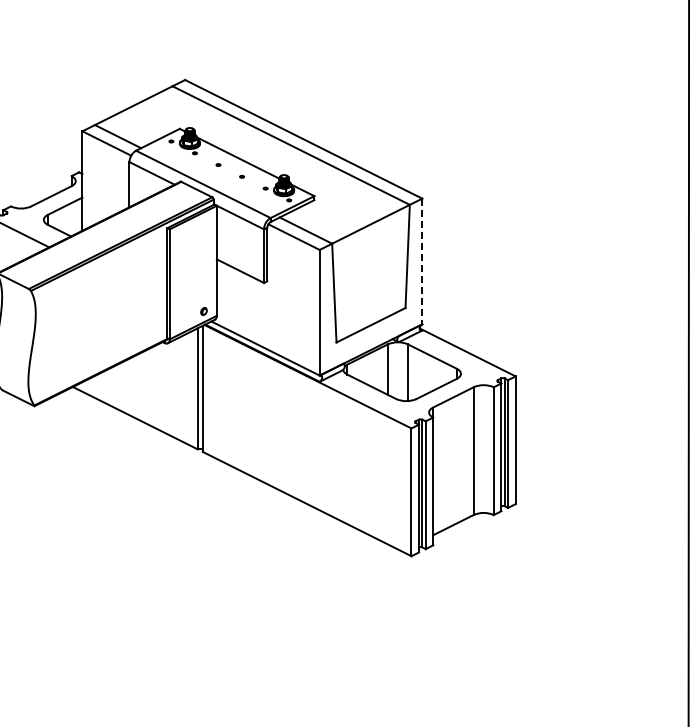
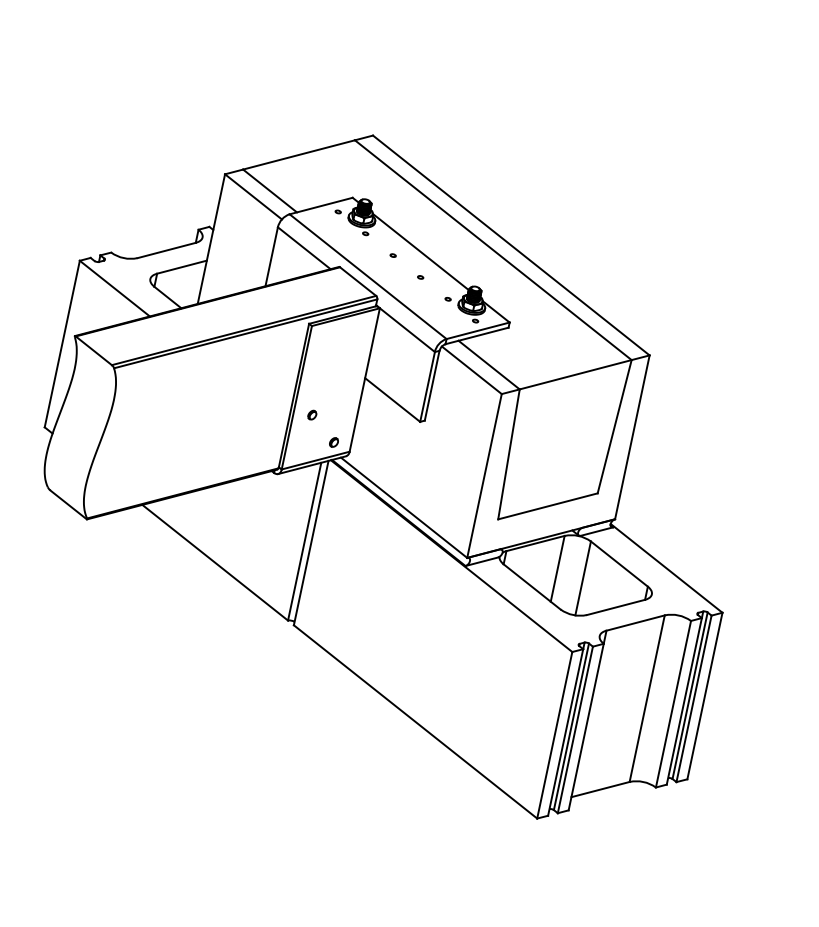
line: (422, 261) -> (632, 437), dashed -> solid
part: (183, 294) -> (311, 414), added

